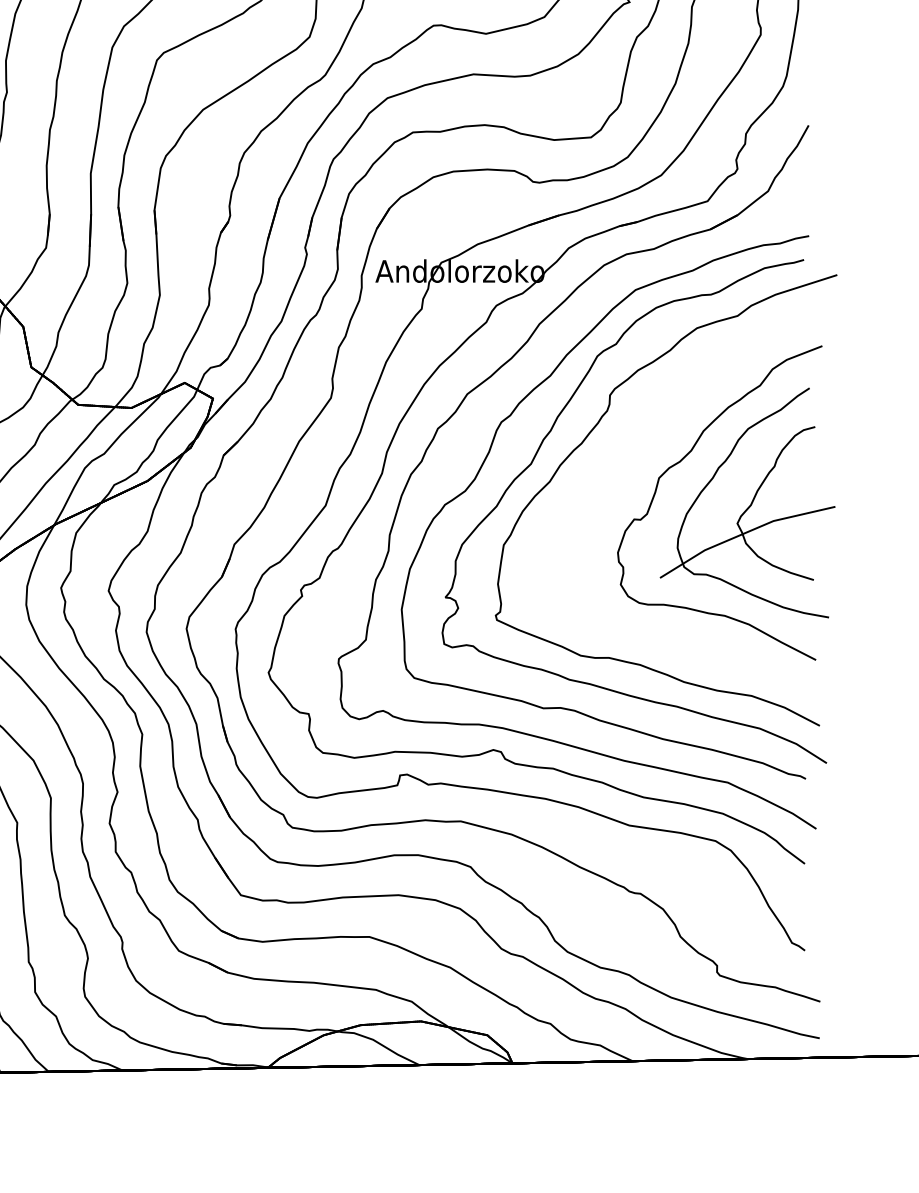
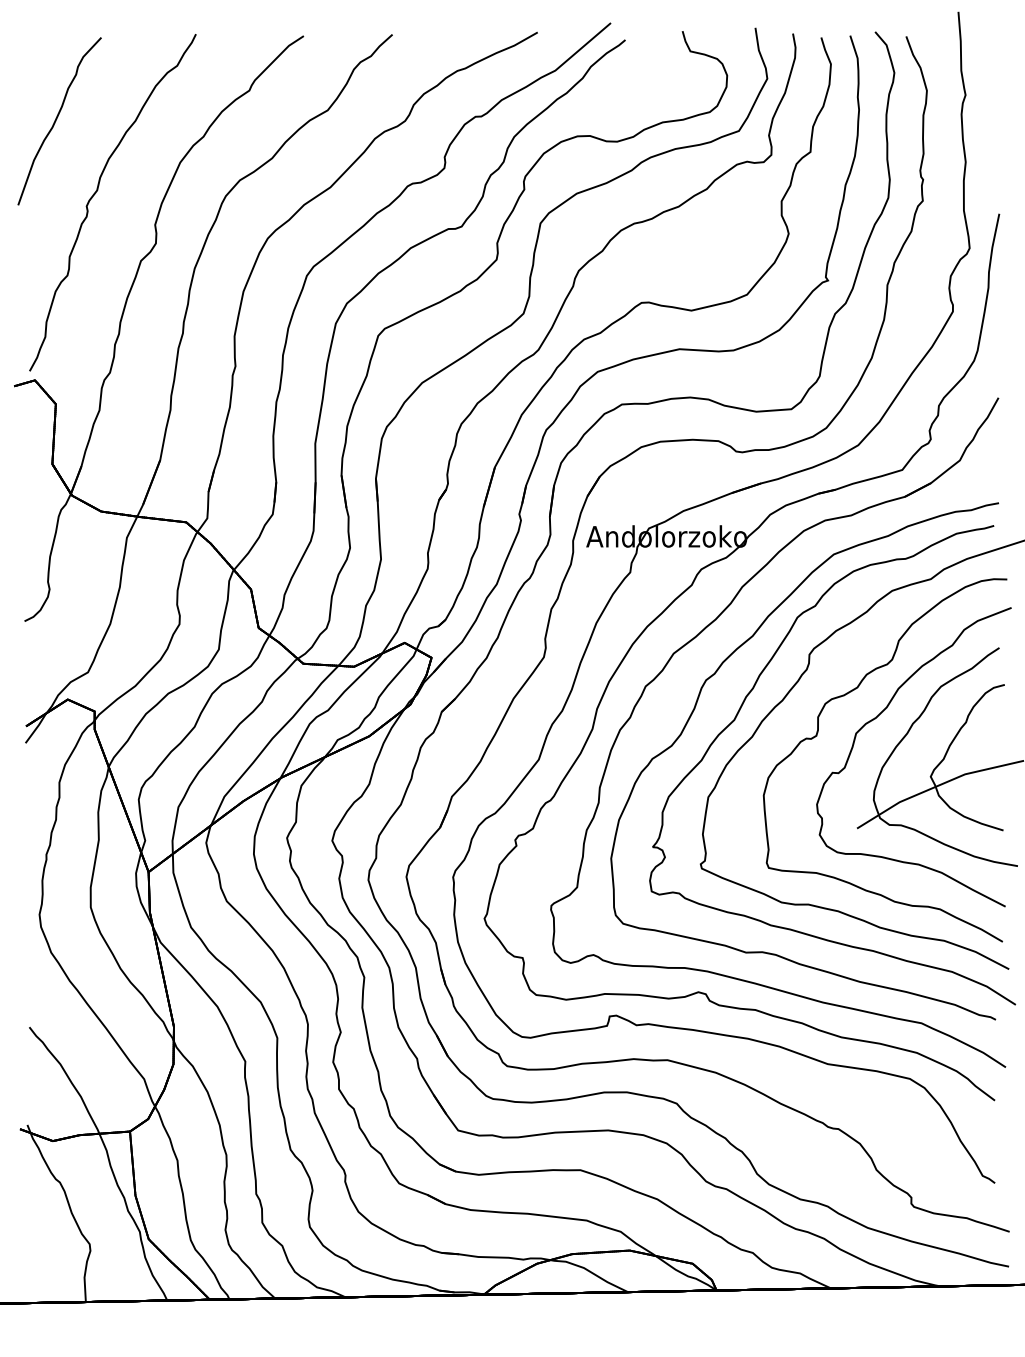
part: (618, 481) -> (817, 736), added

